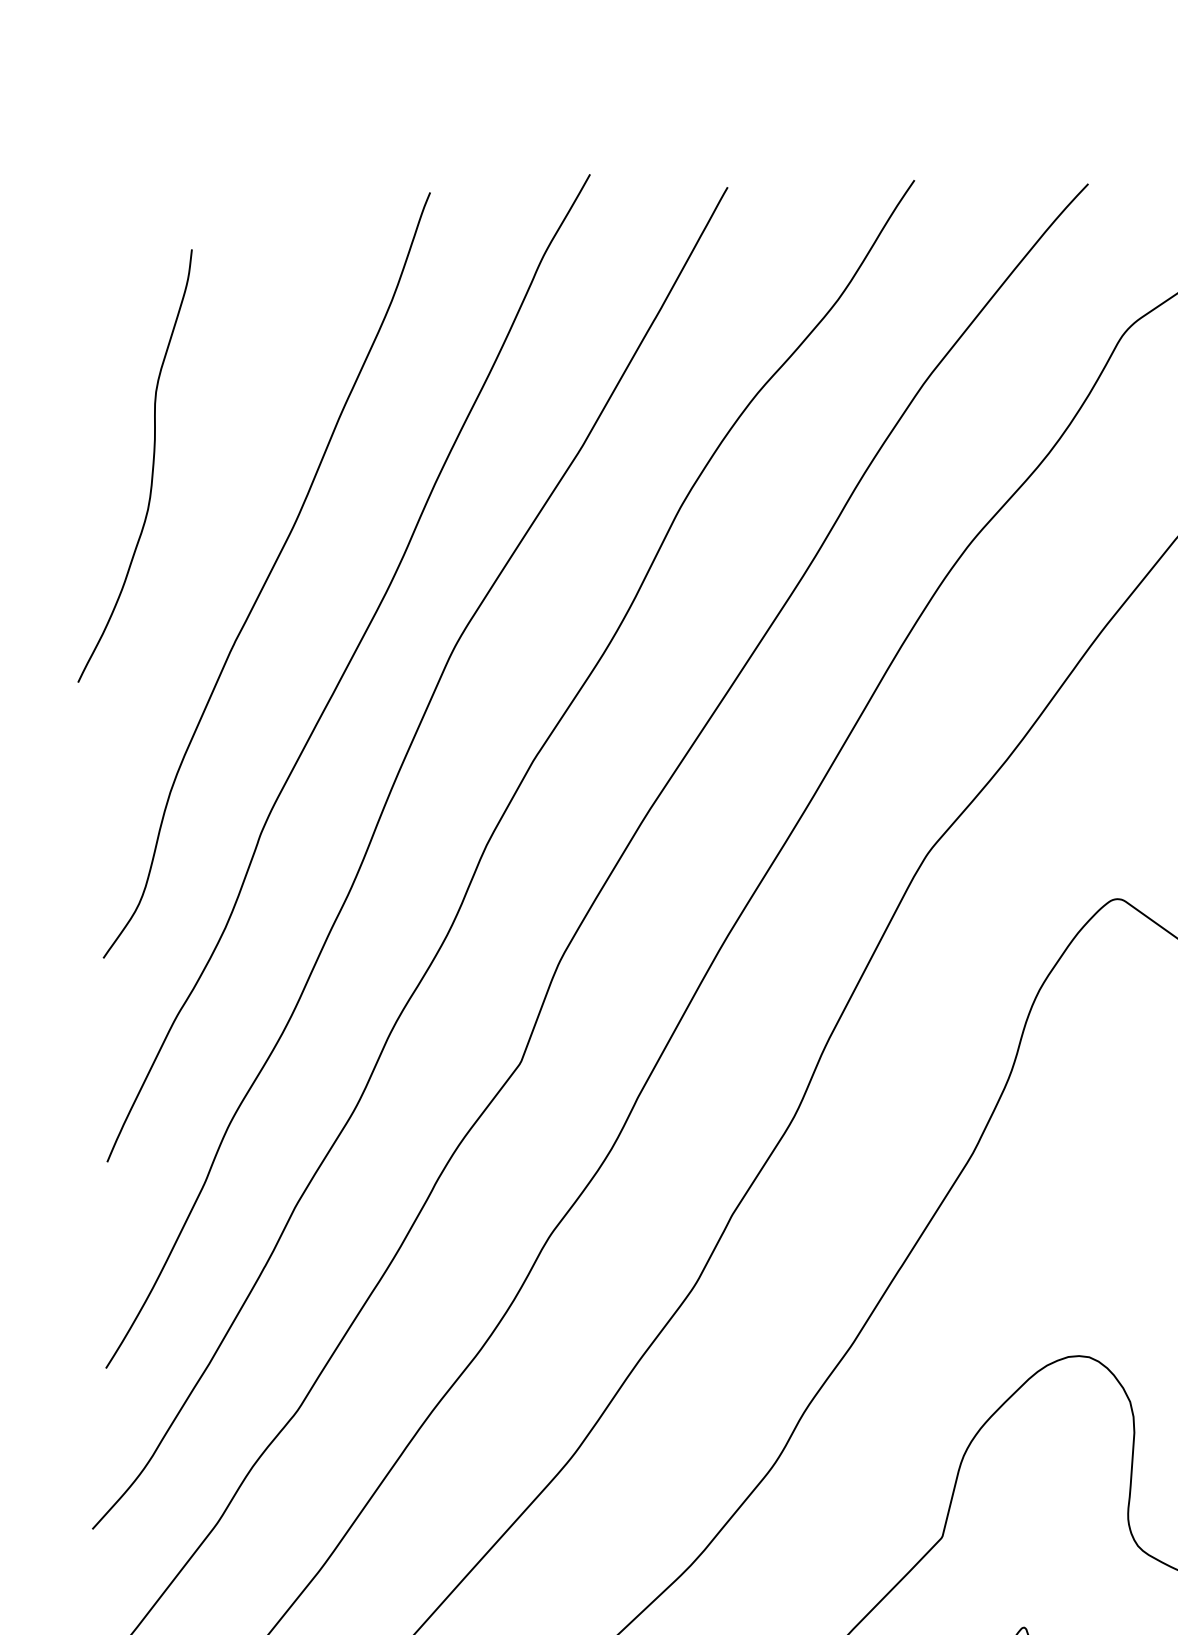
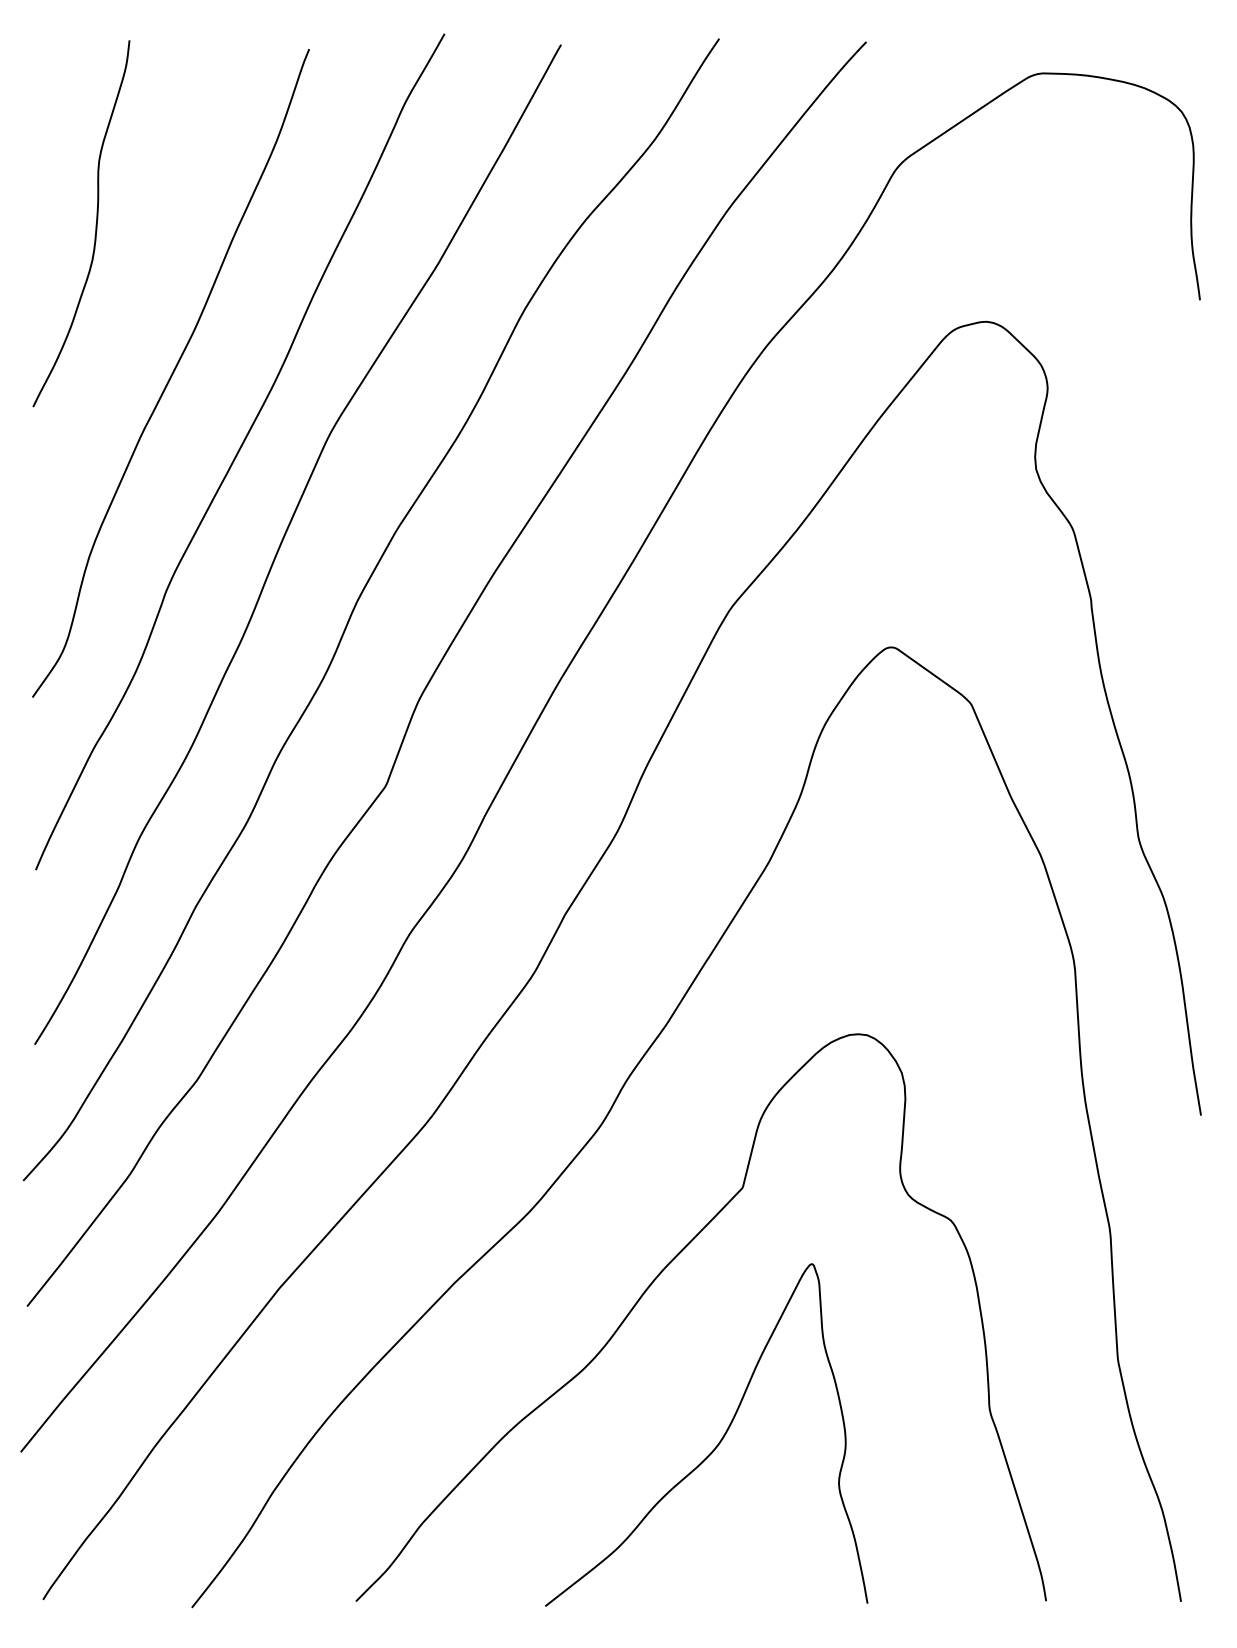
curve: (151, 466) -> (95, 224), moved

